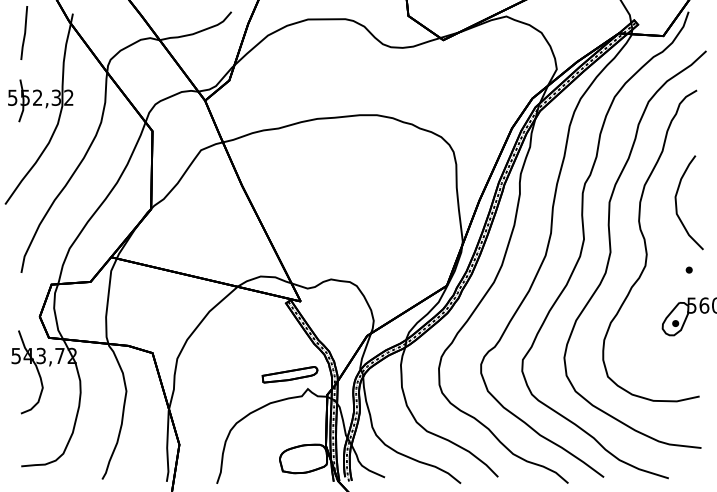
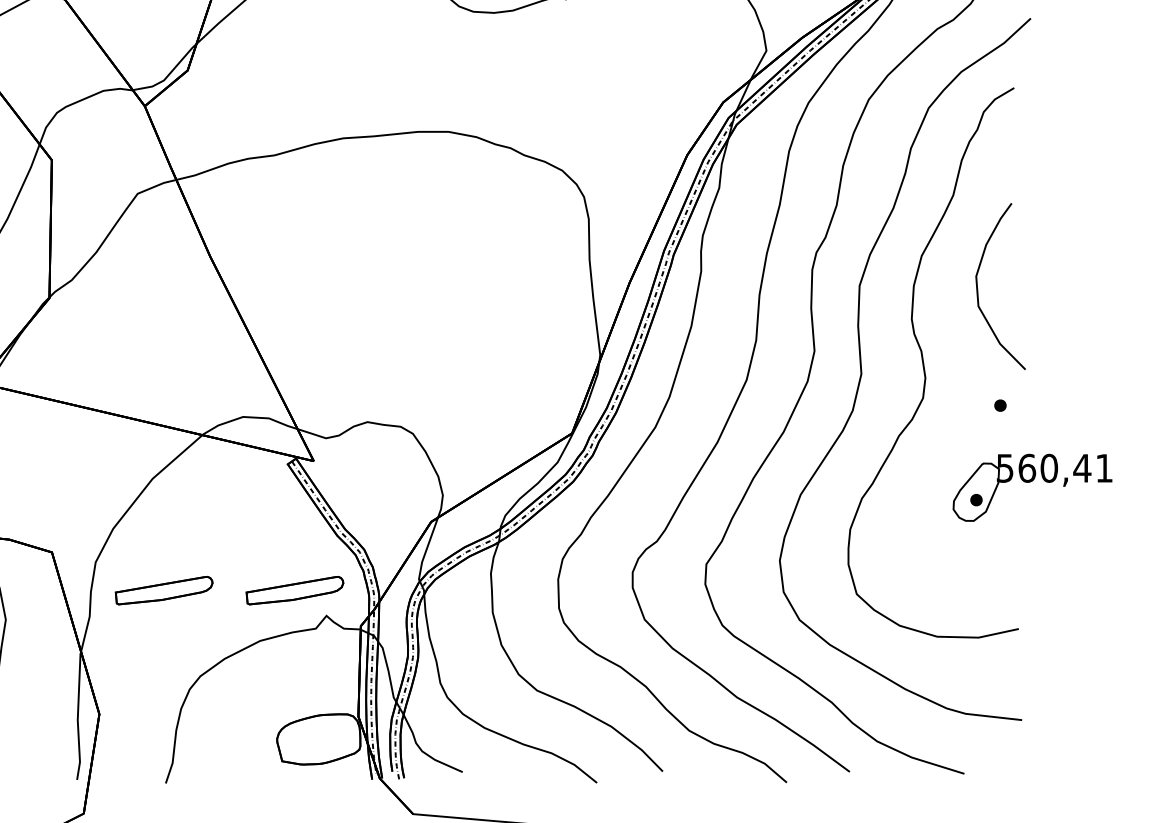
part: (215, 374) -> (163, 590), added

